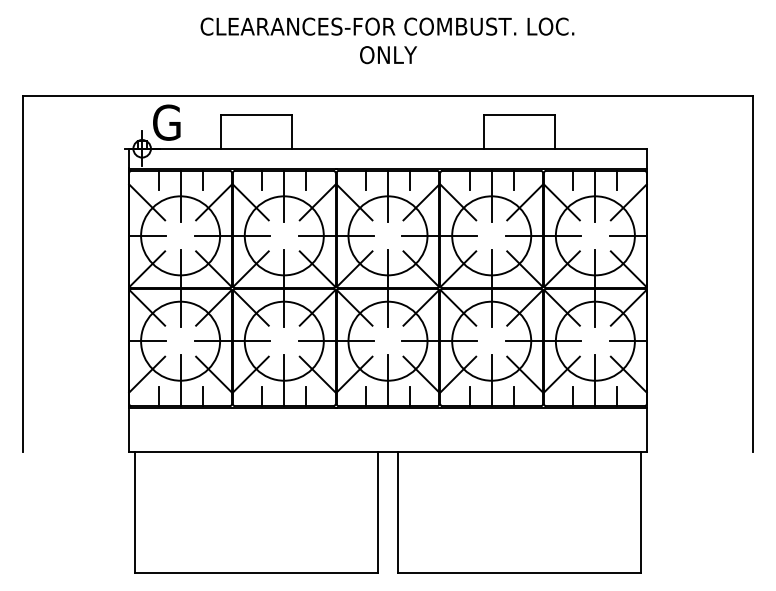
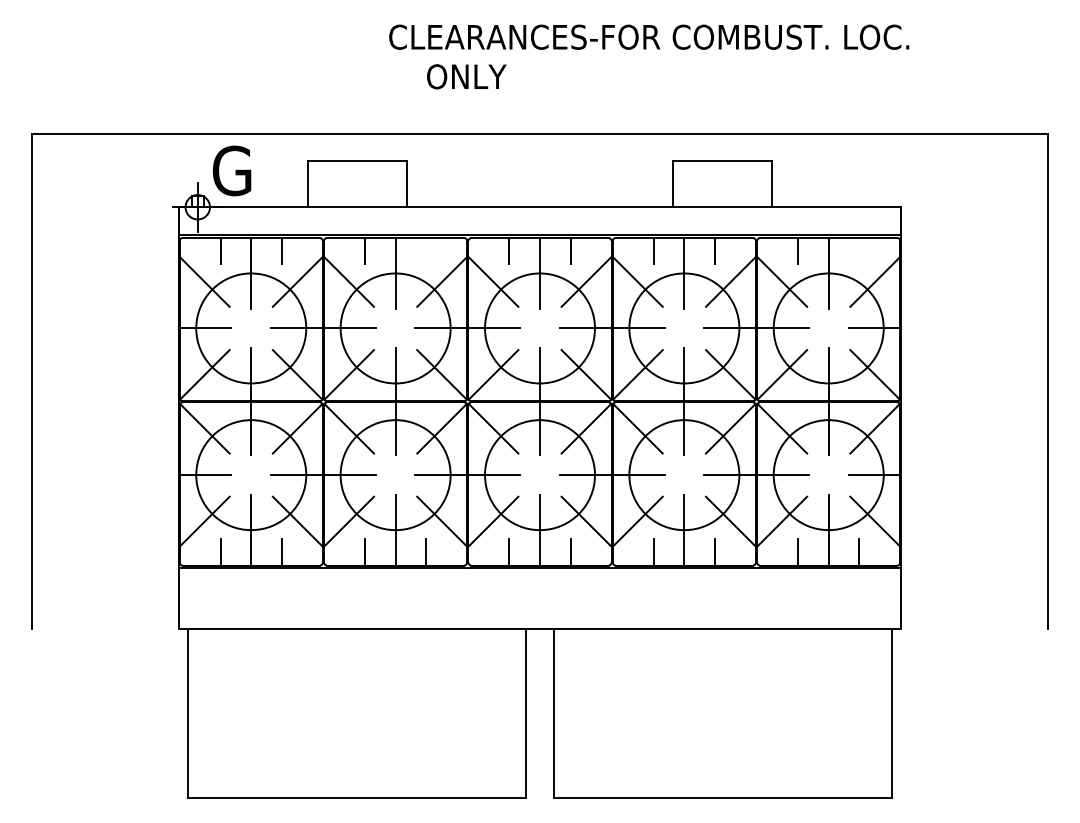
text: (387, 26) -> (649, 36), moved
text: (388, 54) -> (466, 76), moved
line: (306, 180) -> (426, 251), removed
line: (617, 180) -> (859, 251), removed

